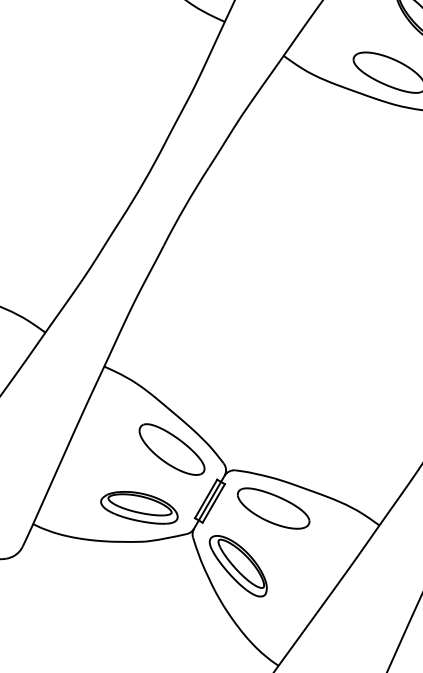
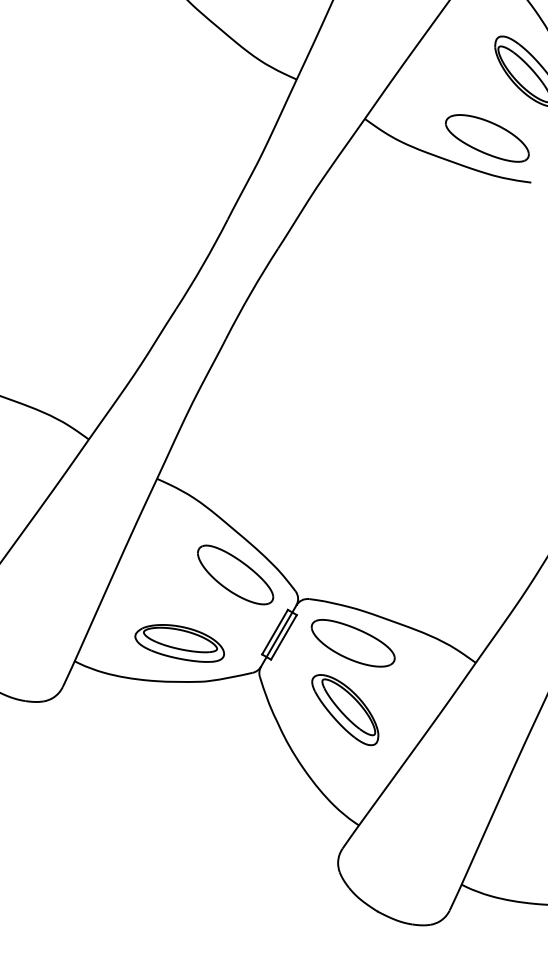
part: (139, 507) -> (179, 643), moved
part: (238, 566) -> (345, 710), moved

